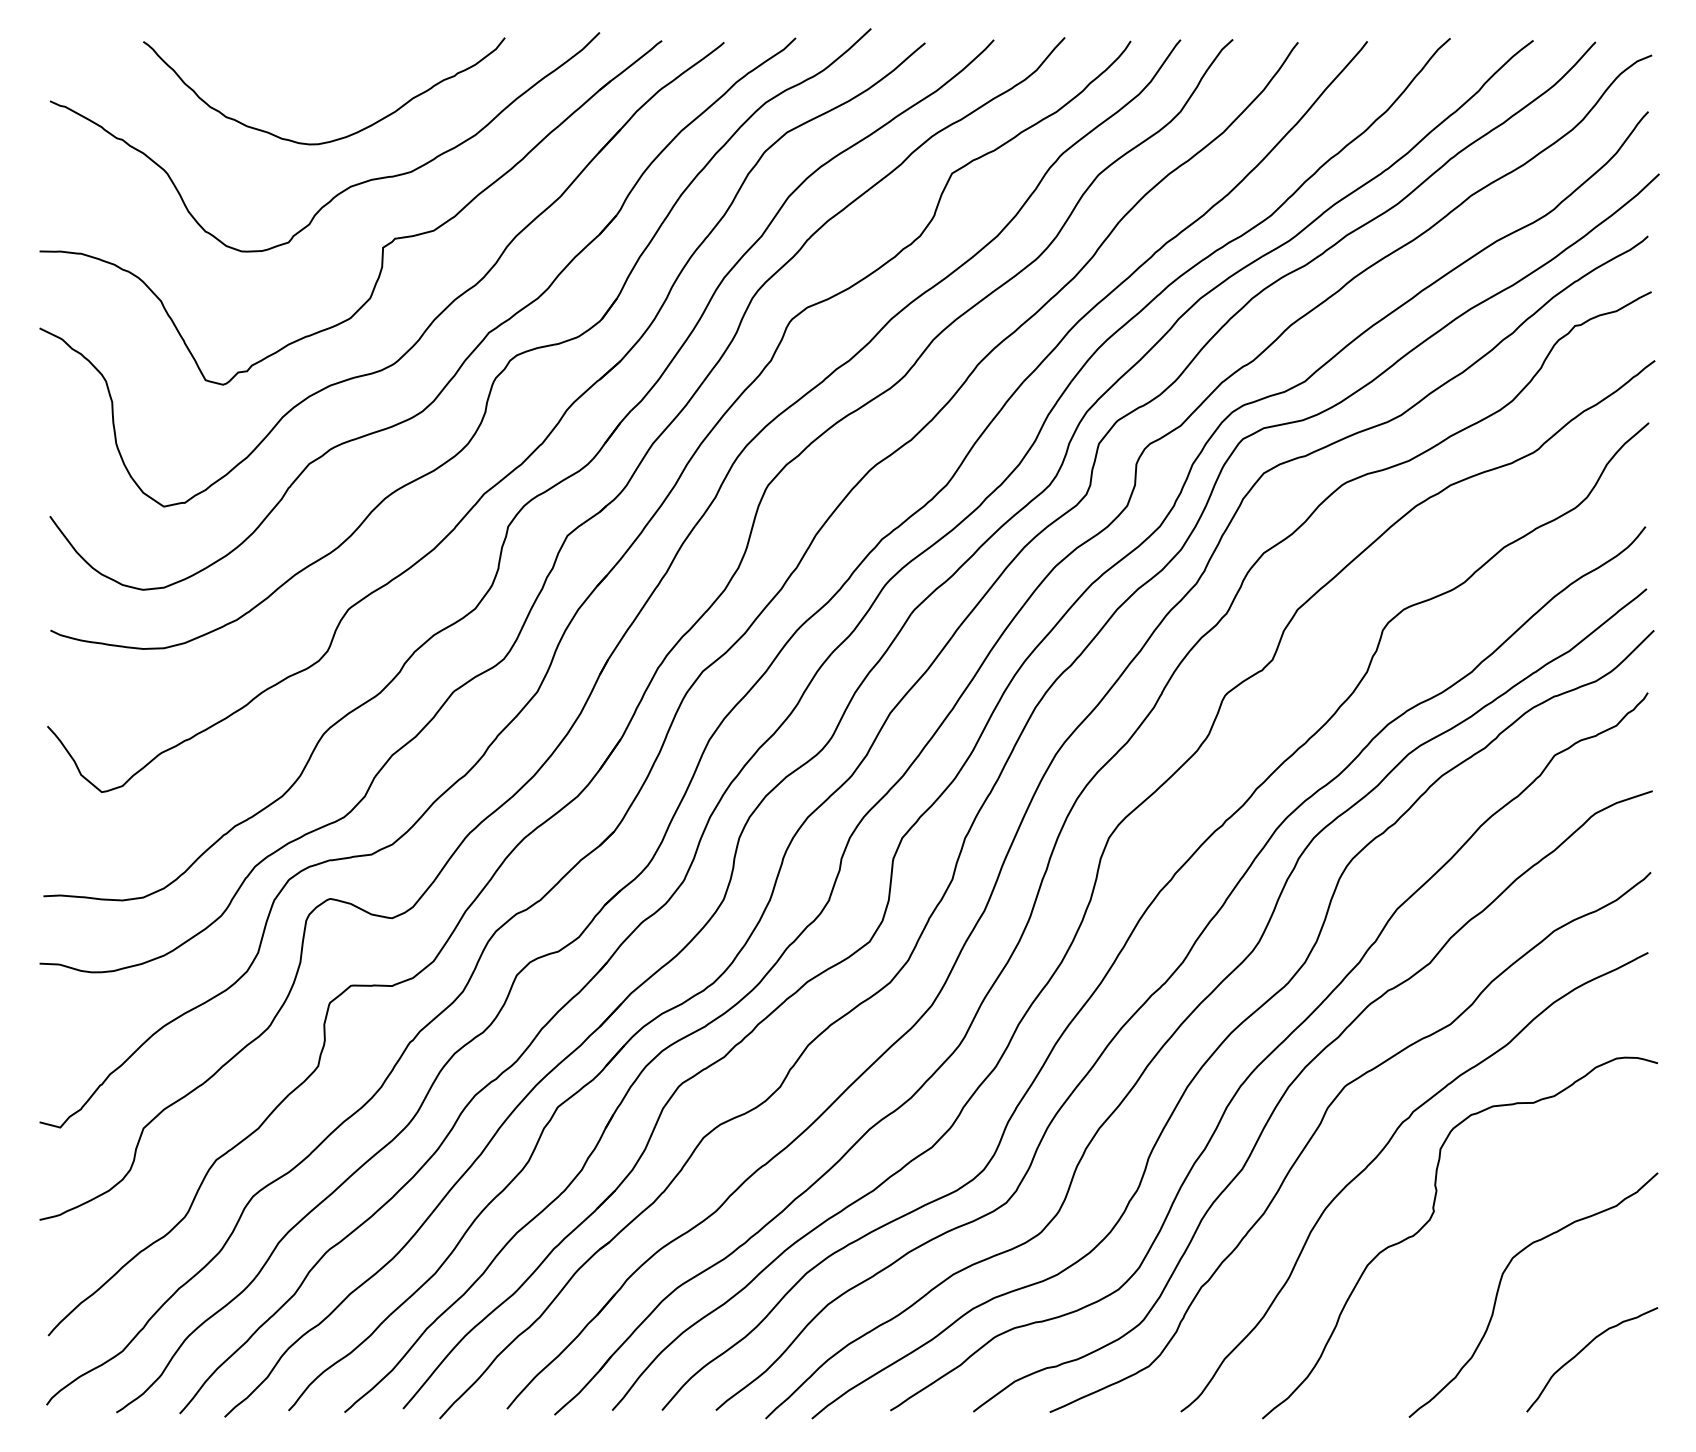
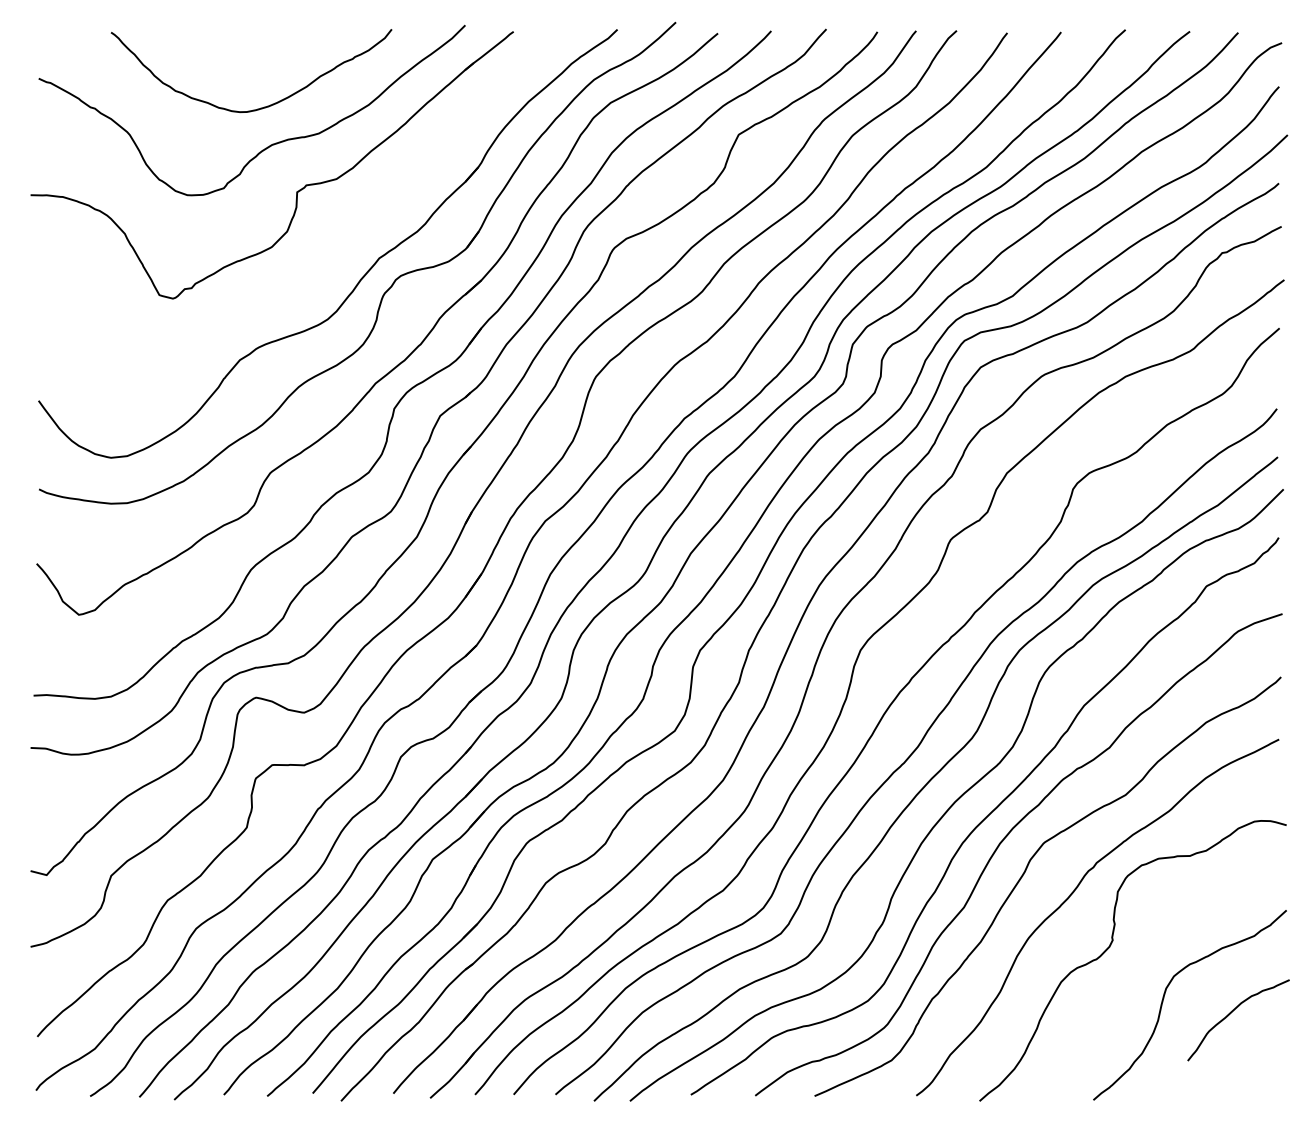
part: (431, 321) -> (334, 249), removed
curve: (1583, 1350) -> (1231, 1013), moved

